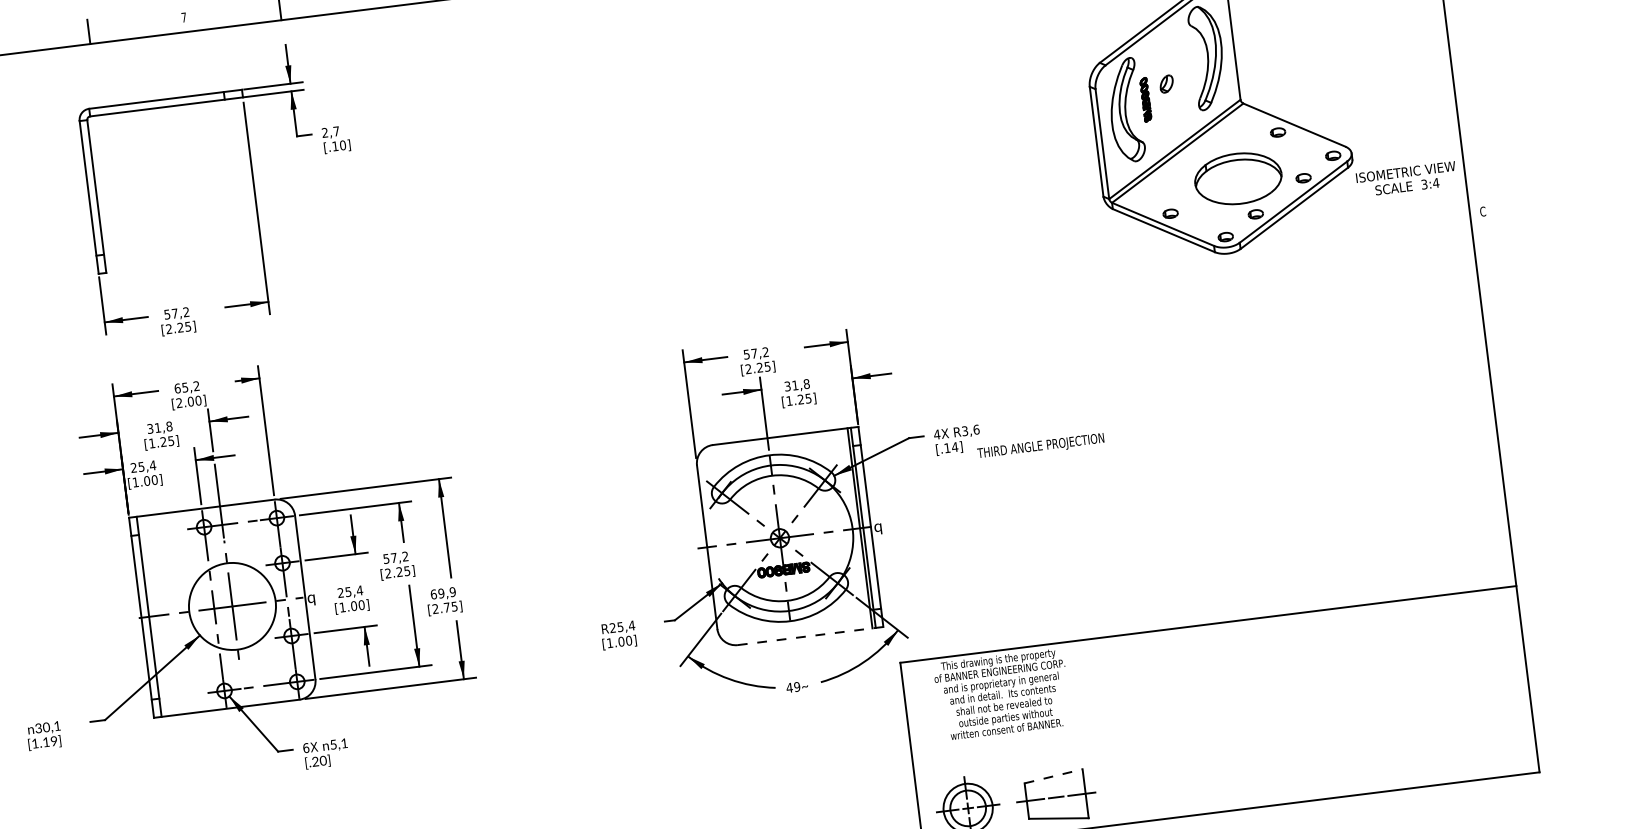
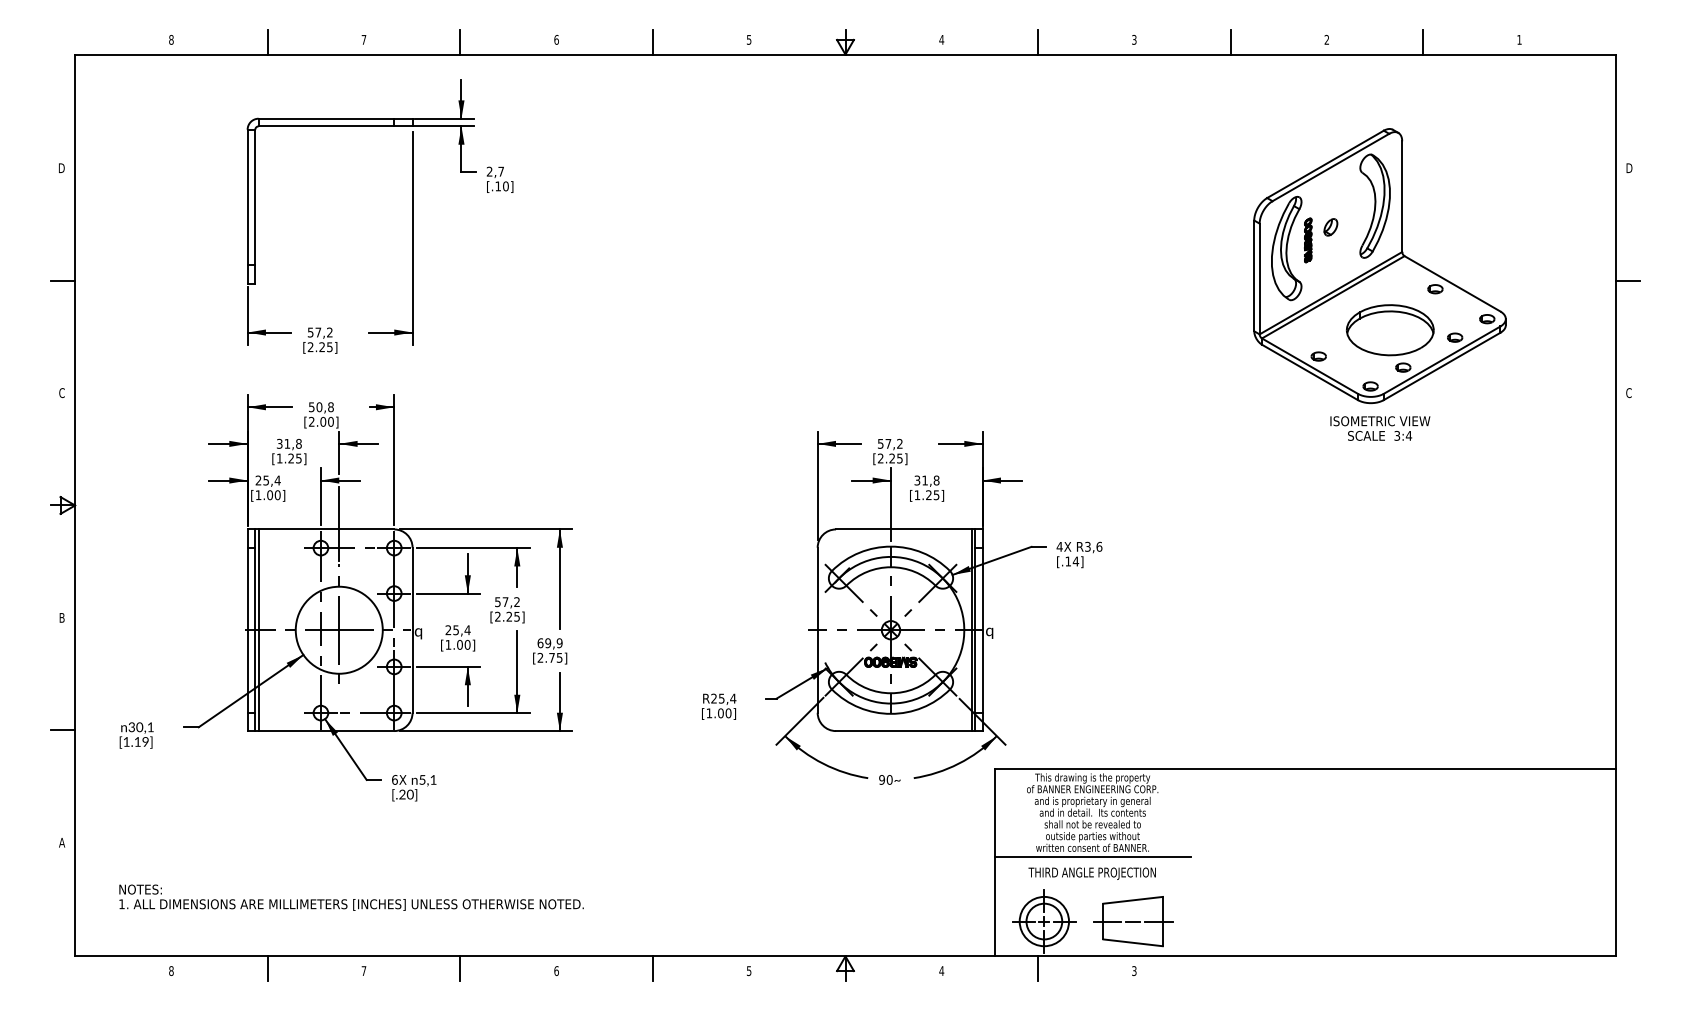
line: (1467, 100) -> (1627, 280), added
text: (1406, 179) -> (1380, 428), moved
text: (186, 387) -> (320, 407), 65,2 -> 50,8
text: (1040, 446) -> (1091, 873), moved
line: (152, 616) -> (258, 630), added
line: (810, 636) -> (909, 731), dashed -> solid
text: (792, 687) -> (885, 779), 49 -> 90
line: (1007, 737) -> (1092, 856), added
line: (1054, 776) -> (1133, 900), dashed -> solid

